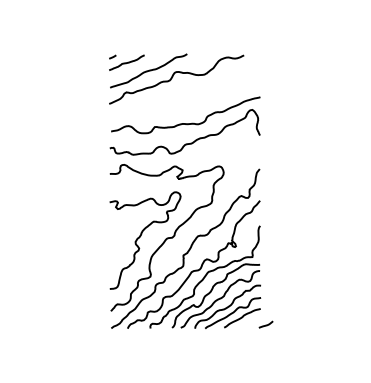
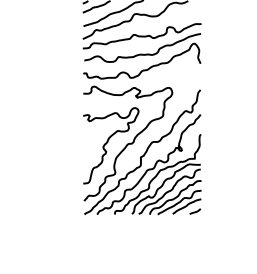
curve: (184, 99) -> (141, 35), added
curve: (265, 324) -> (194, 211), moved

